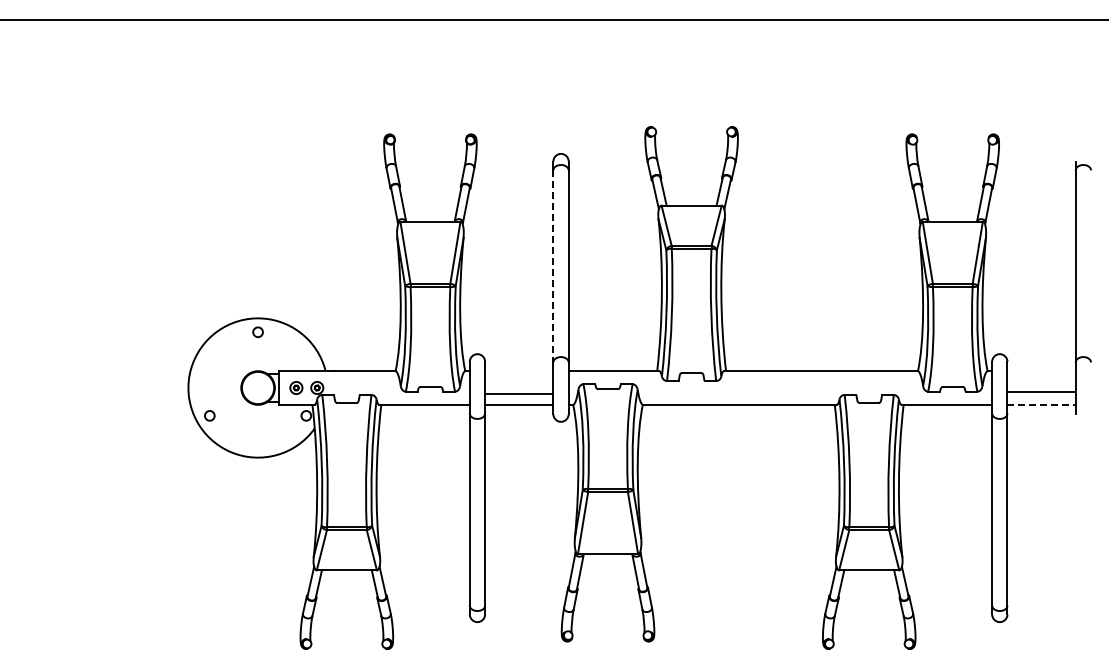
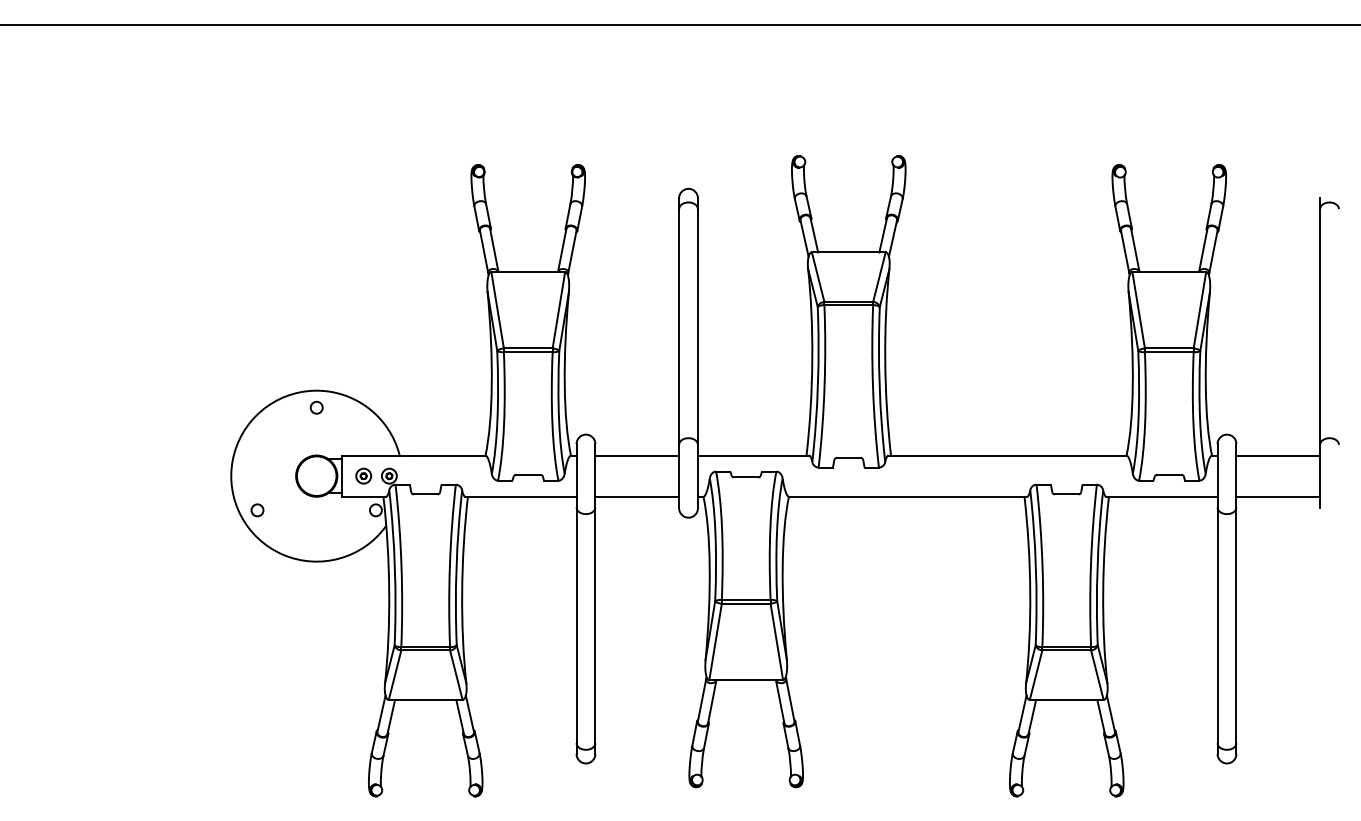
line: (553, 266) -> (679, 327), dashed -> solid
line: (1041, 392) -> (1278, 455), moved
line: (519, 394) -> (637, 455), moved
line: (1042, 404) -> (1279, 496), dashed -> solid

